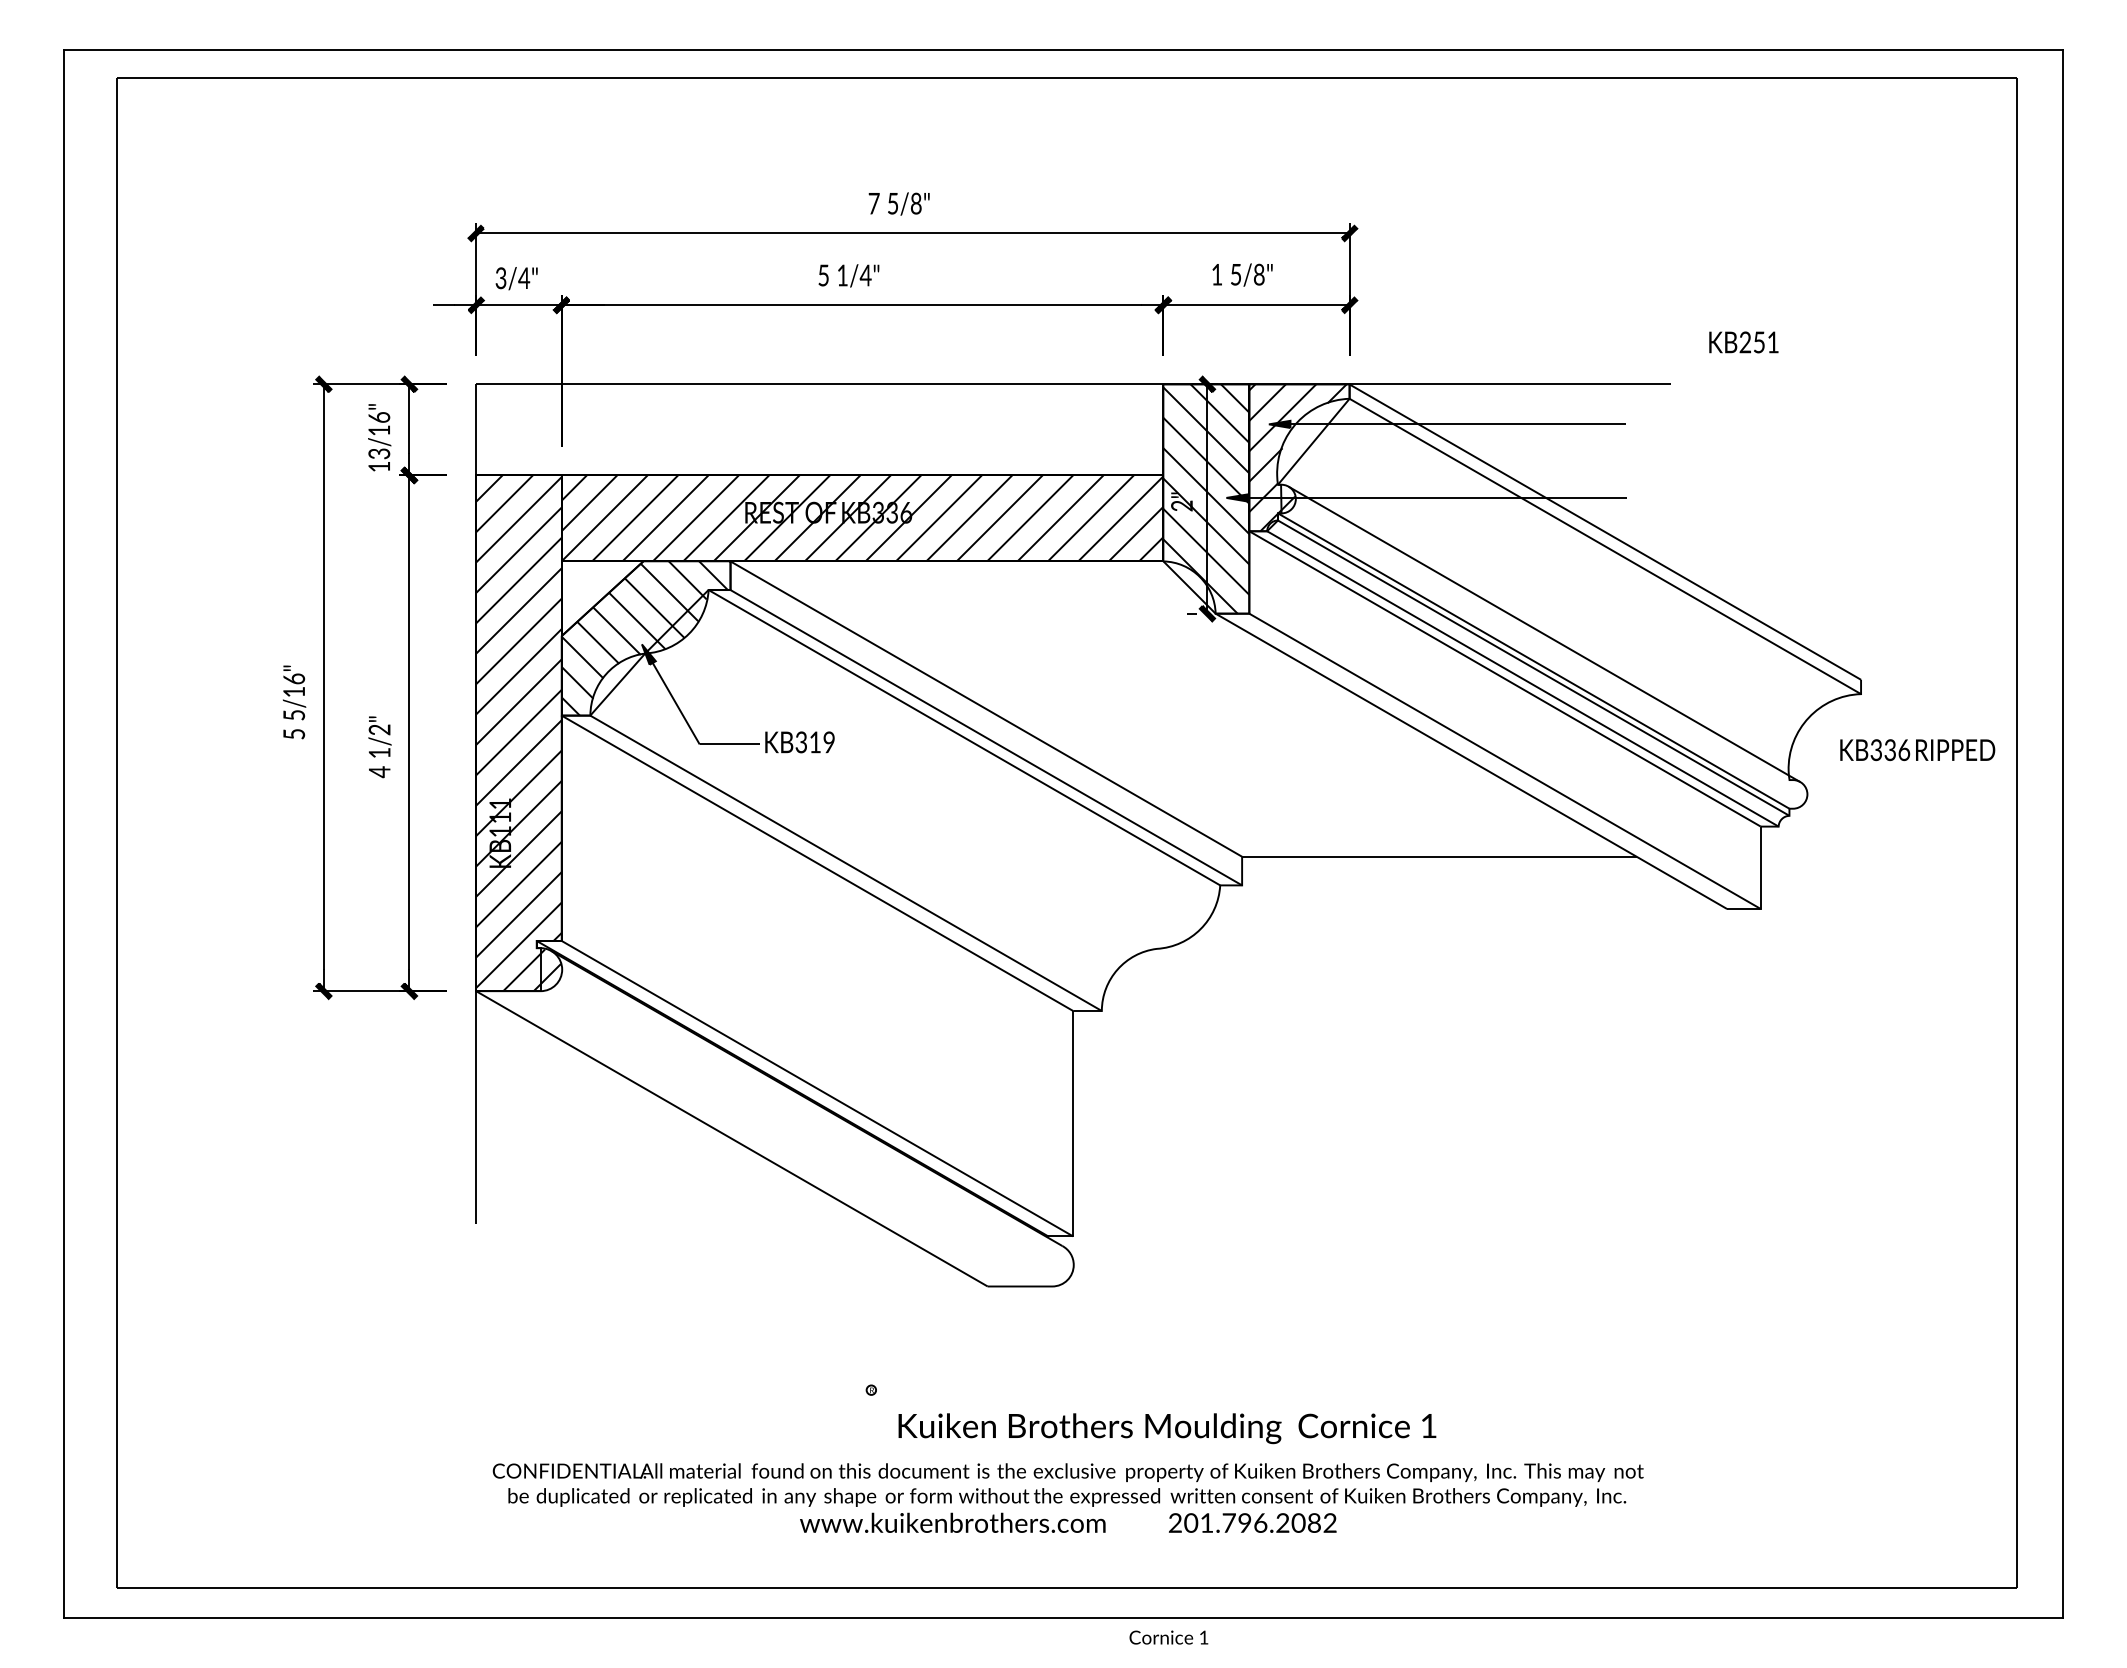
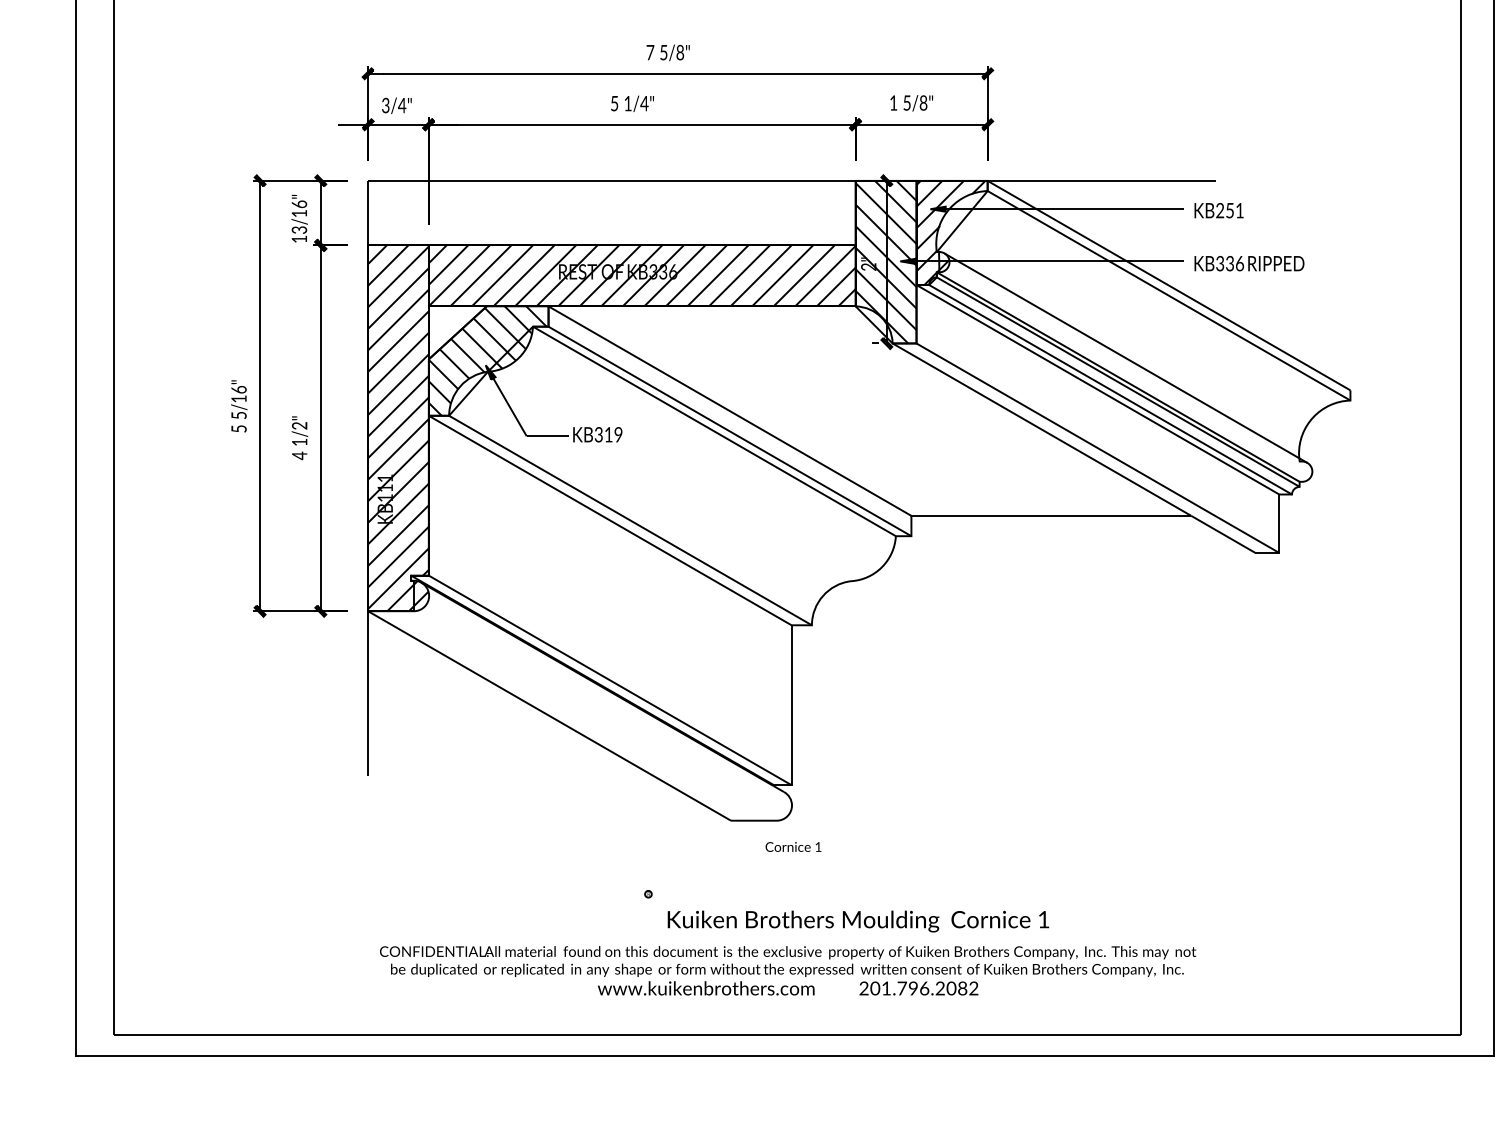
text: (1743, 342) -> (1218, 210), moved
text: (1917, 750) -> (1249, 263), moved
text: (1168, 1637) -> (793, 846), moved

